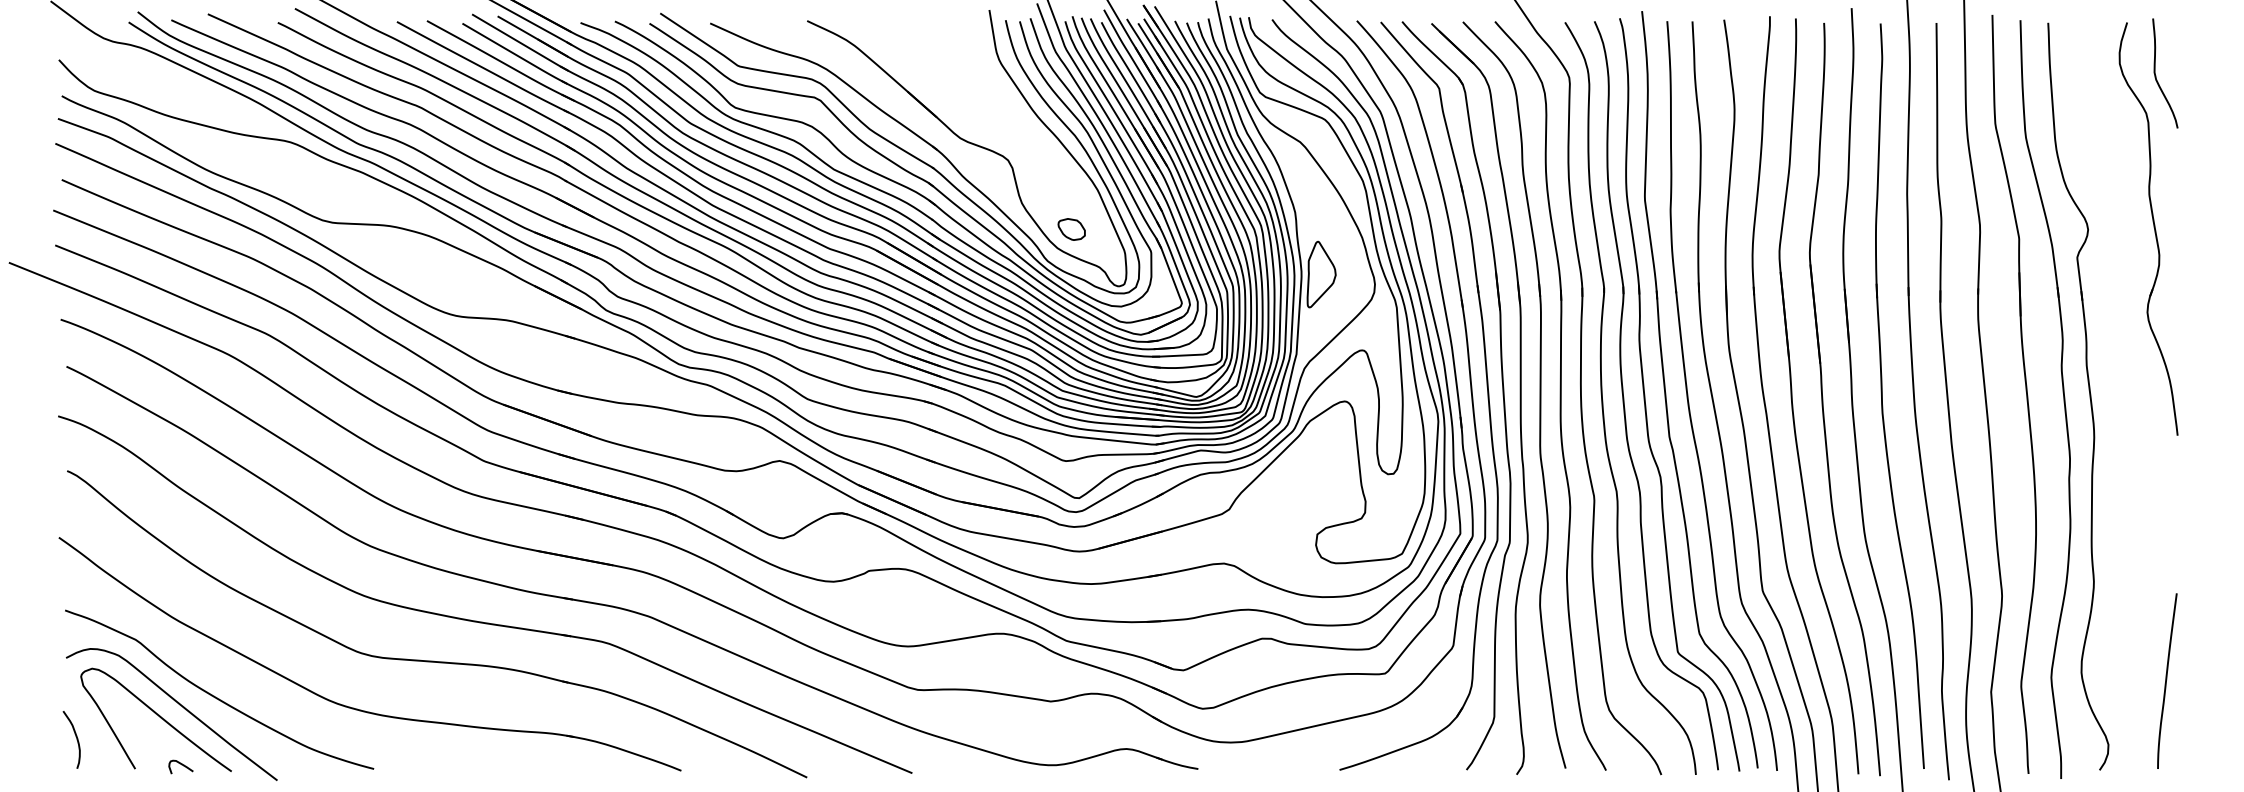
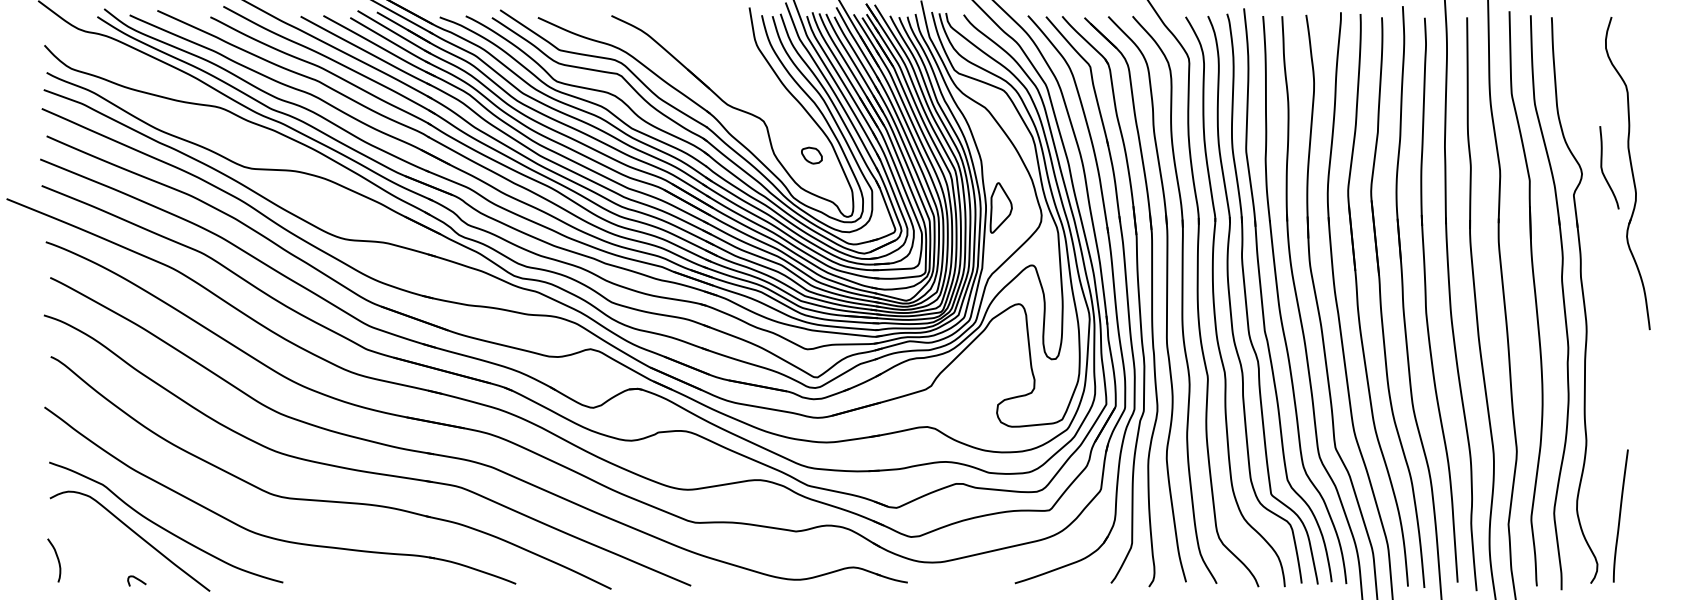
curve: (2156, 75) -> (1602, 169), moved
part: (1071, 229) -> (811, 155), moved
curve: (2167, 679) -> (1620, 514), moved
curve: (158, 716) -> (119, 542), removed

